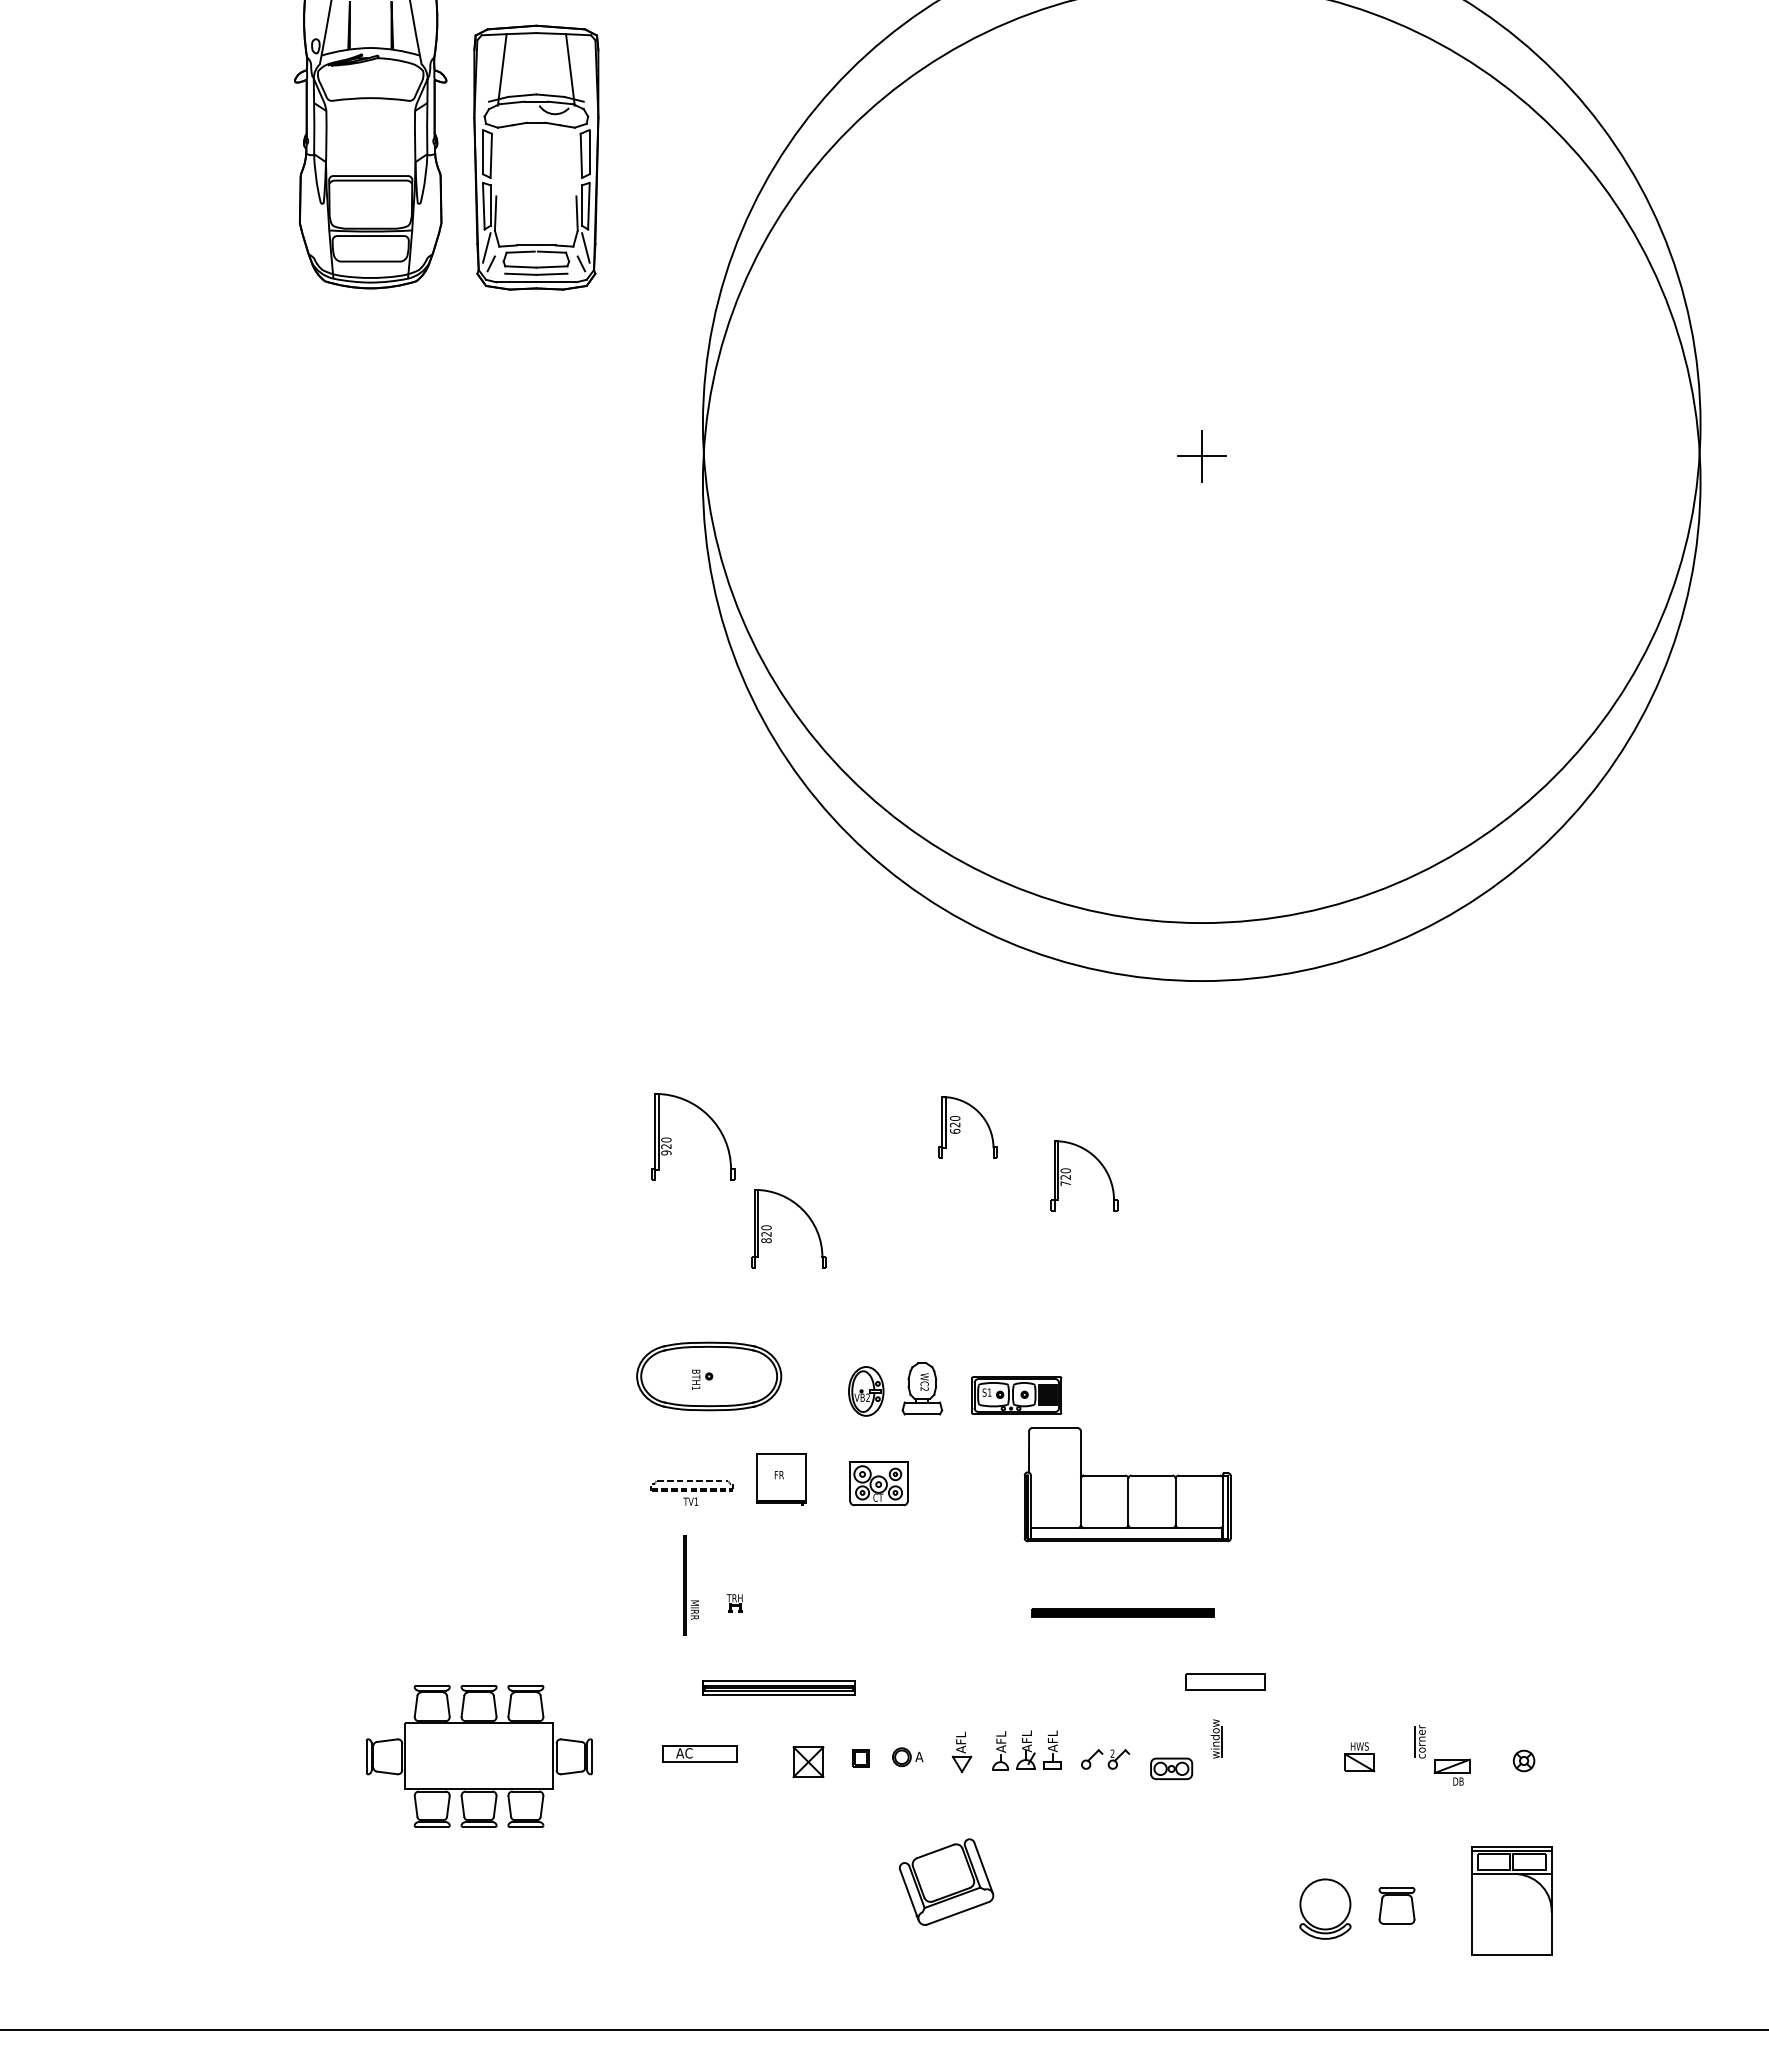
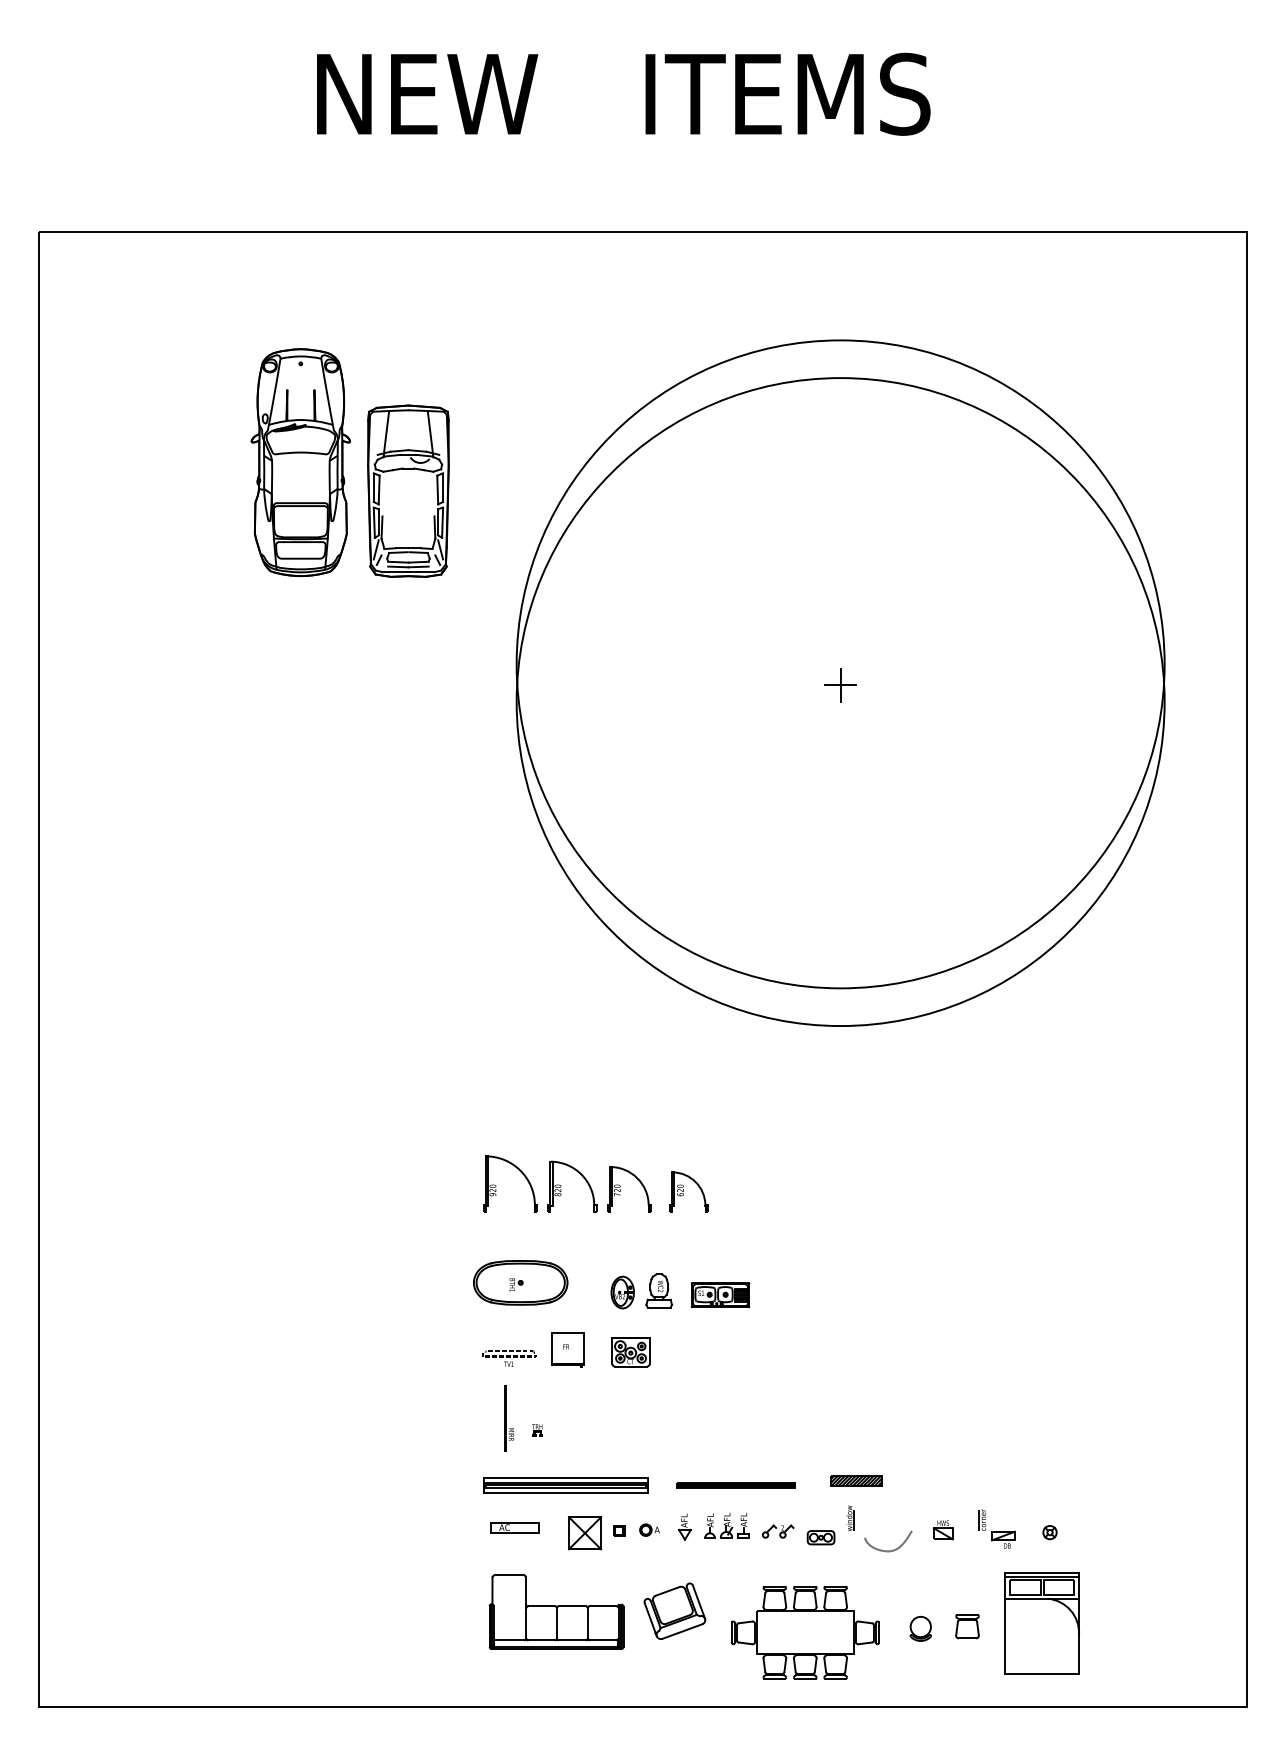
part: (967, 1126) -> (688, 1191), moved
part: (671, 1138) -> (496, 1185), moved
part: (1070, 1175) -> (620, 1189), moved
part: (1127, 1483) -> (556, 1611), moved
part: (1121, 1613) -> (735, 1485), moved
hatch: (1224, 1682) -> (855, 1481), added
part: (778, 1688) -> (565, 1485), size x1.67
part: (479, 1756) -> (805, 1632), moved
part: (808, 1762) -> (585, 1533), size x1.67
curve: (1281, 1786) -> (892, 1549), added
part: (1510, 1900) -> (1041, 1623), size x1.43
part: (1324, 1908) -> (920, 1628), size x0.62

